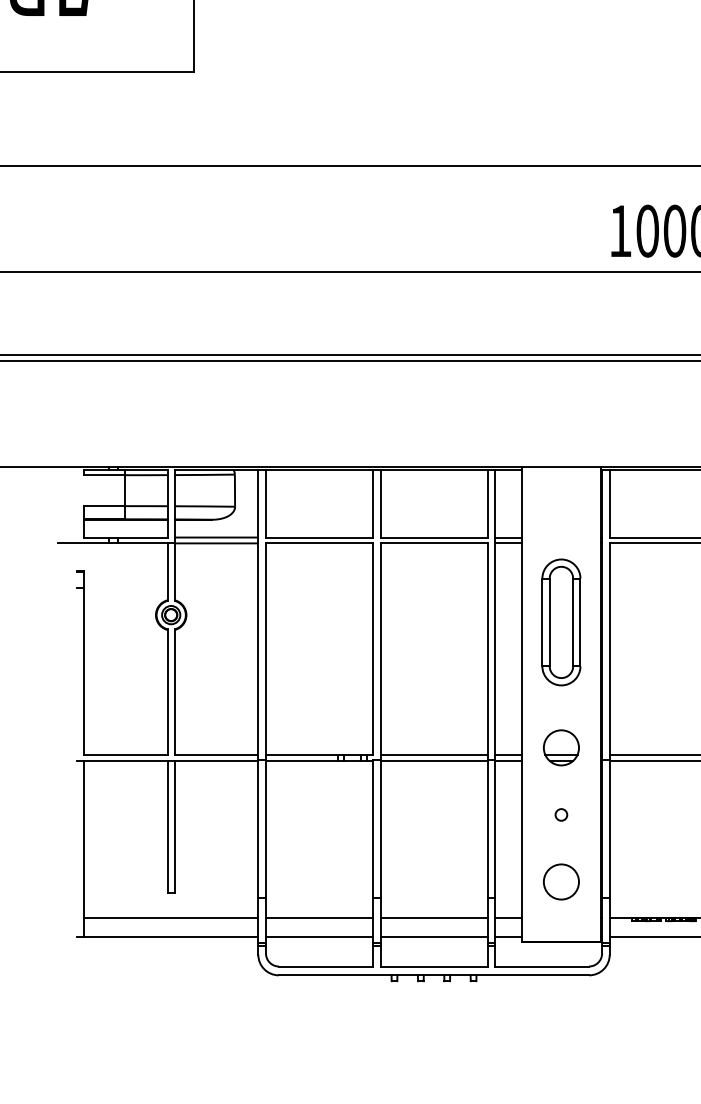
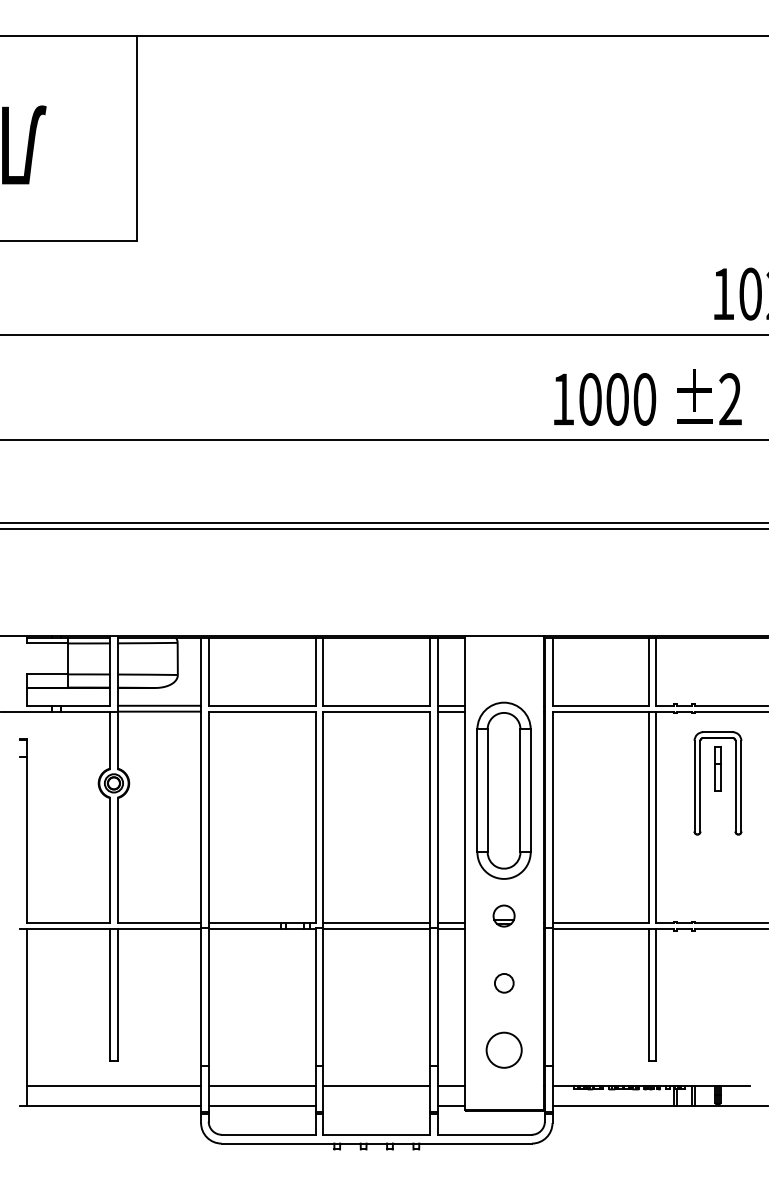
part: (561, 622) -> (504, 790), size x1.4
part: (560, 747) -> (503, 915), size x0.6
circle: (560, 814) -> (503, 982), size x1.6
line: (433, 937) -> (376, 1105), removed

